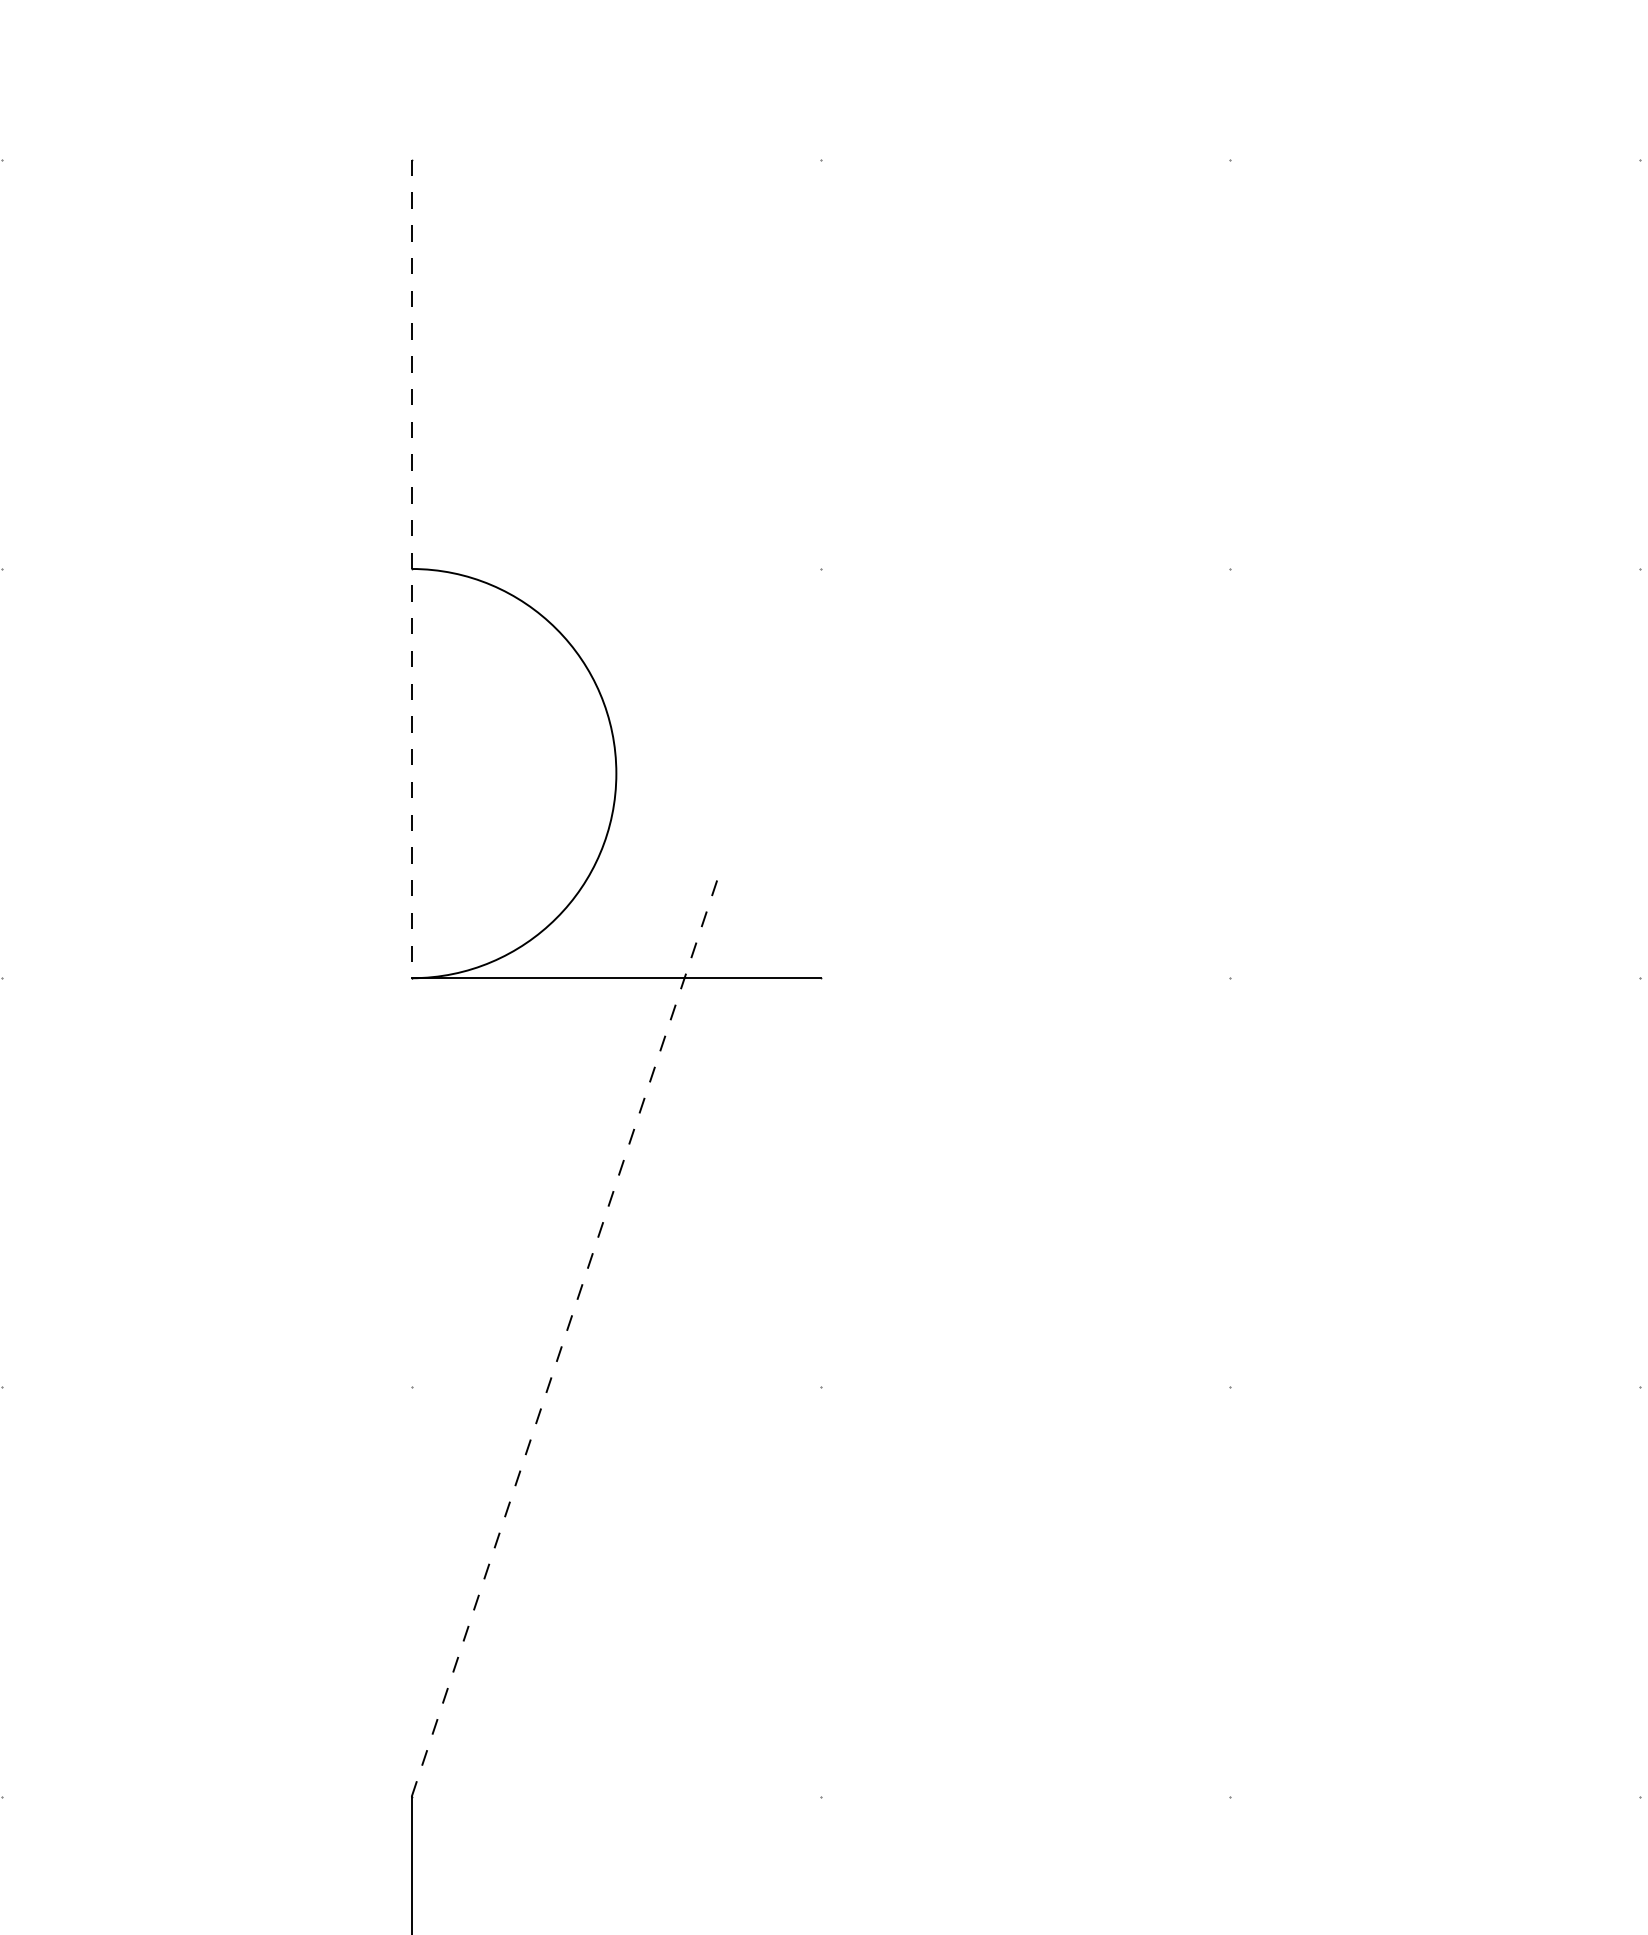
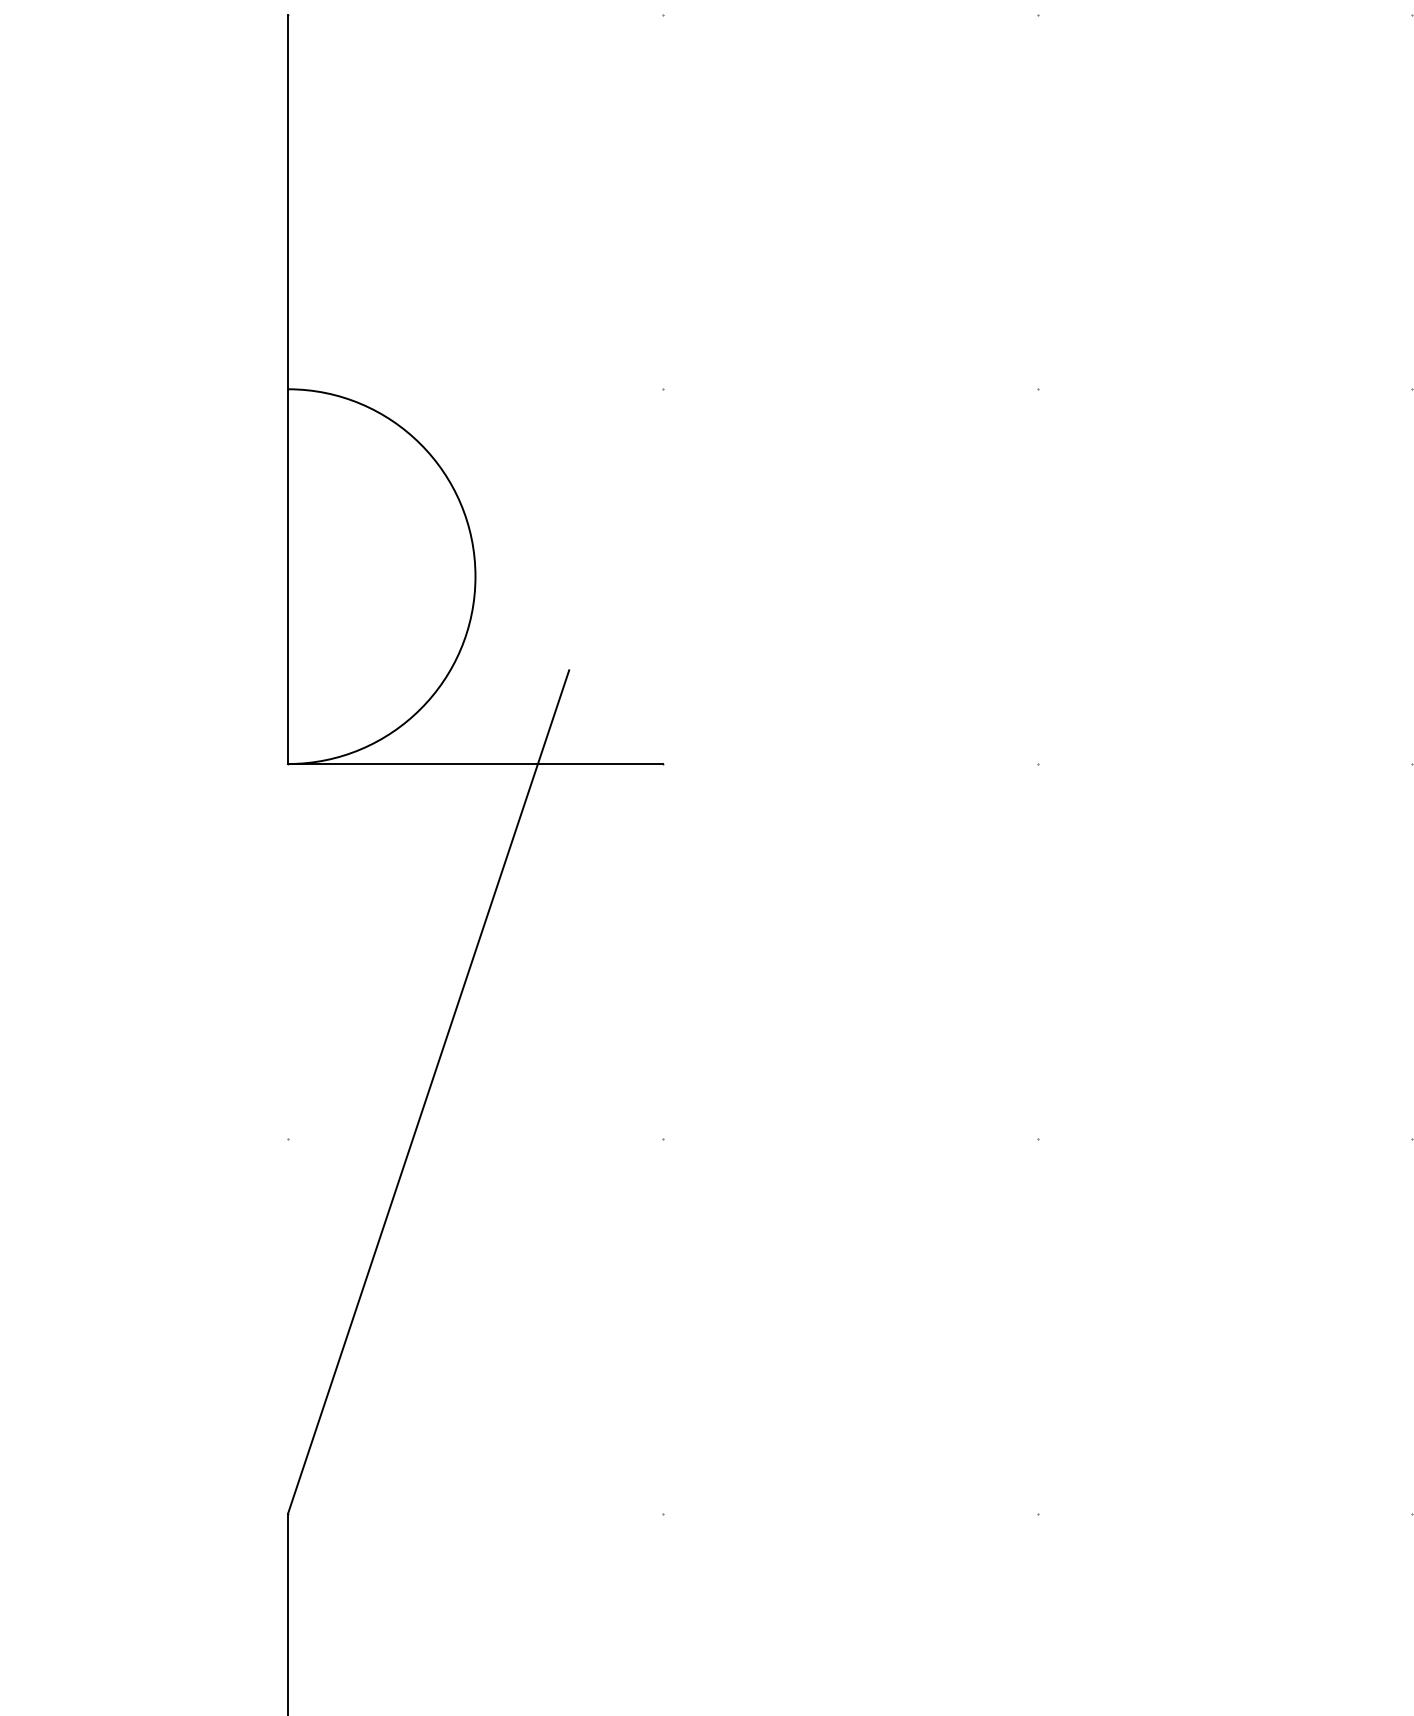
line: (411, 569) -> (287, 389), dashed -> solid
line: (565, 1335) -> (428, 1091), dashed -> solid

